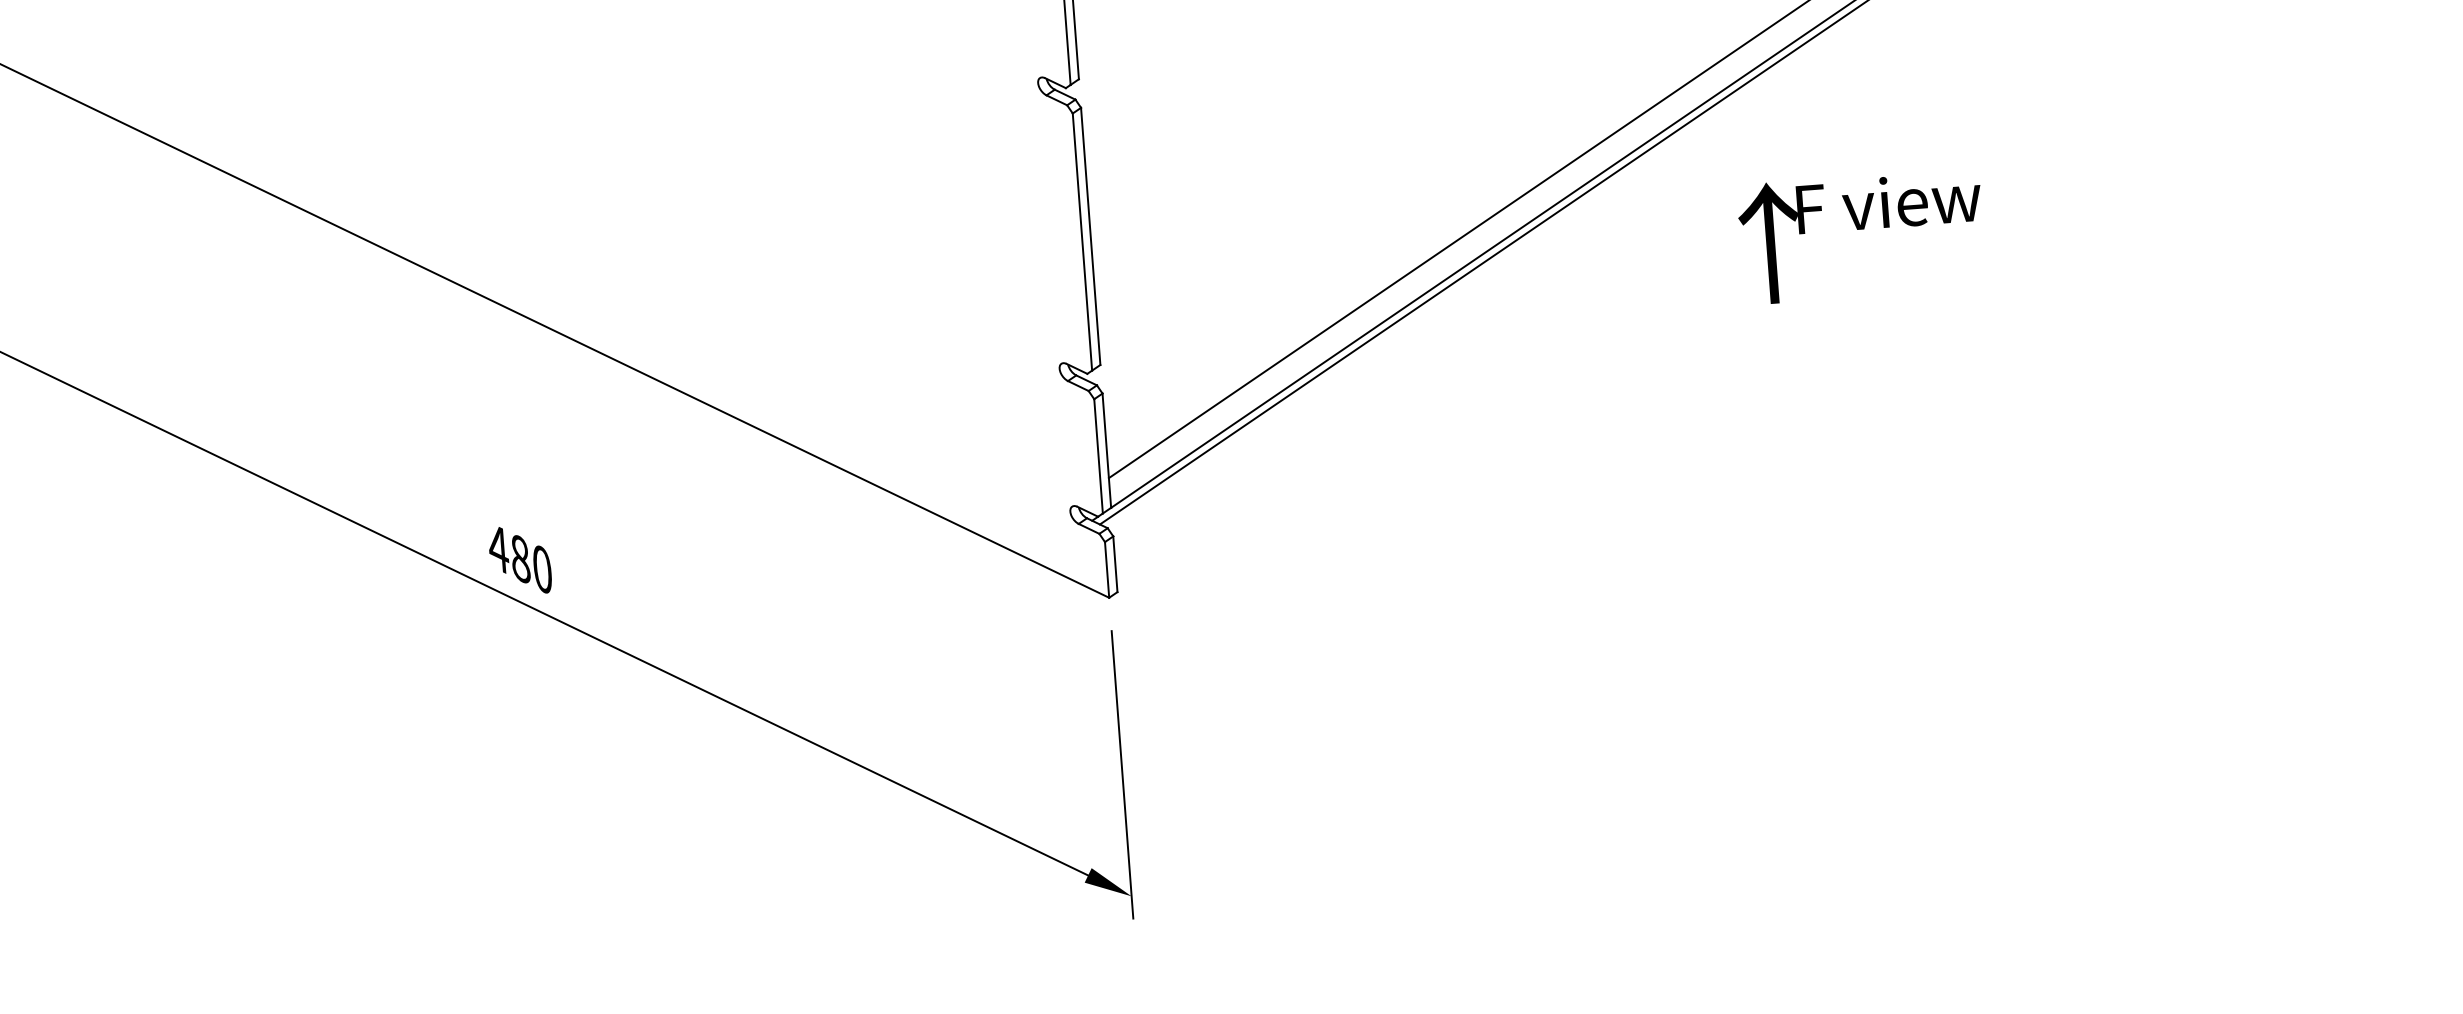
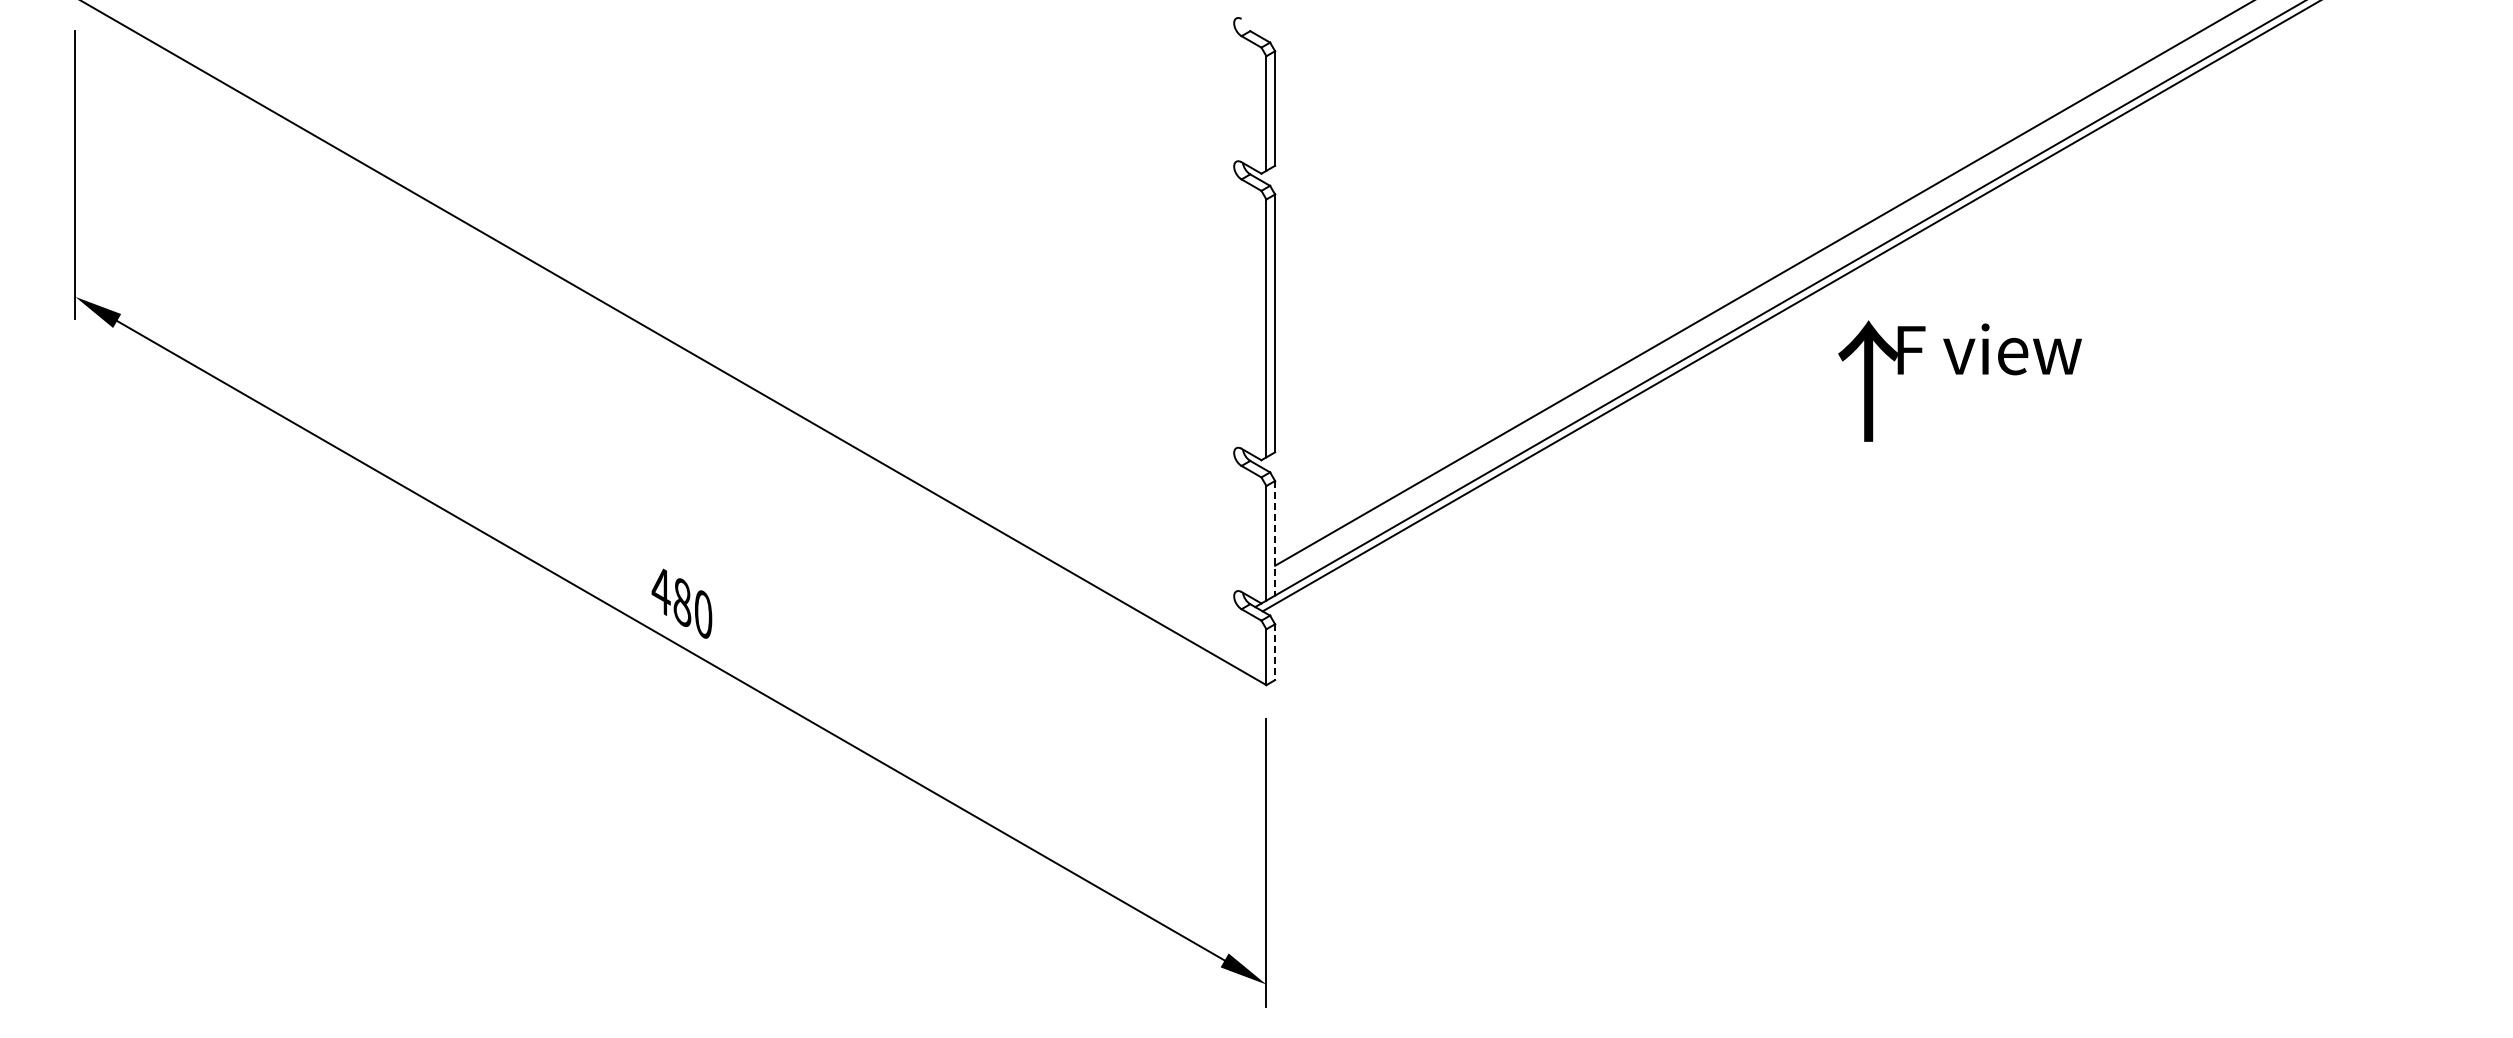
text: (1861, 235) -> (1959, 380), moved
line: (1107, 450) -> (1275, 538), solid -> dashed
line: (1115, 564) -> (1275, 652), solid -> dashed

